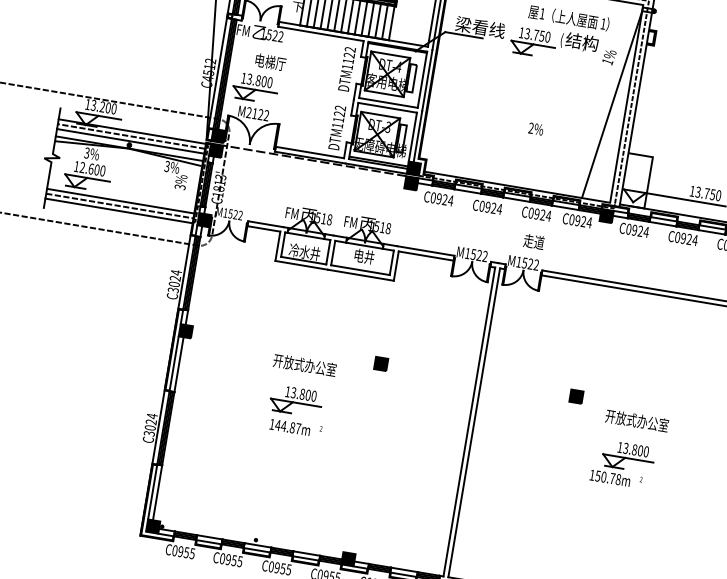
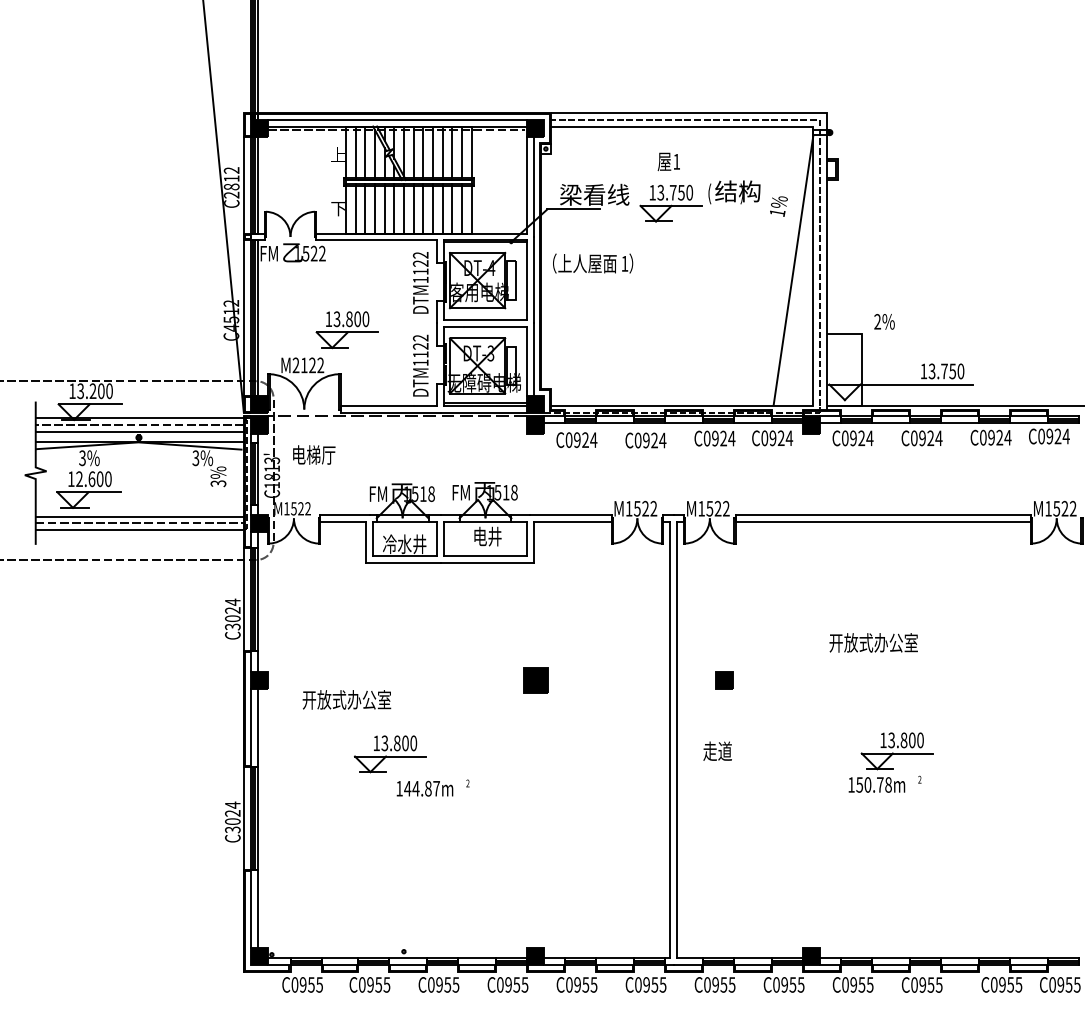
text: (581, 20) -> (593, 263), moved
text: (270, 61) -> (314, 454), moved
part: (254, 88) -> (346, 330), moved
text: (536, 128) -> (884, 321), moved
text: (533, 241) -> (717, 750), moved
part: (381, 363) -> (535, 680), size x1.4
text: (304, 364) -> (346, 699), moved
part: (576, 396) -> (724, 680), moved
part: (296, 401) -> (390, 754), moved
text: (637, 420) -> (873, 642), moved

